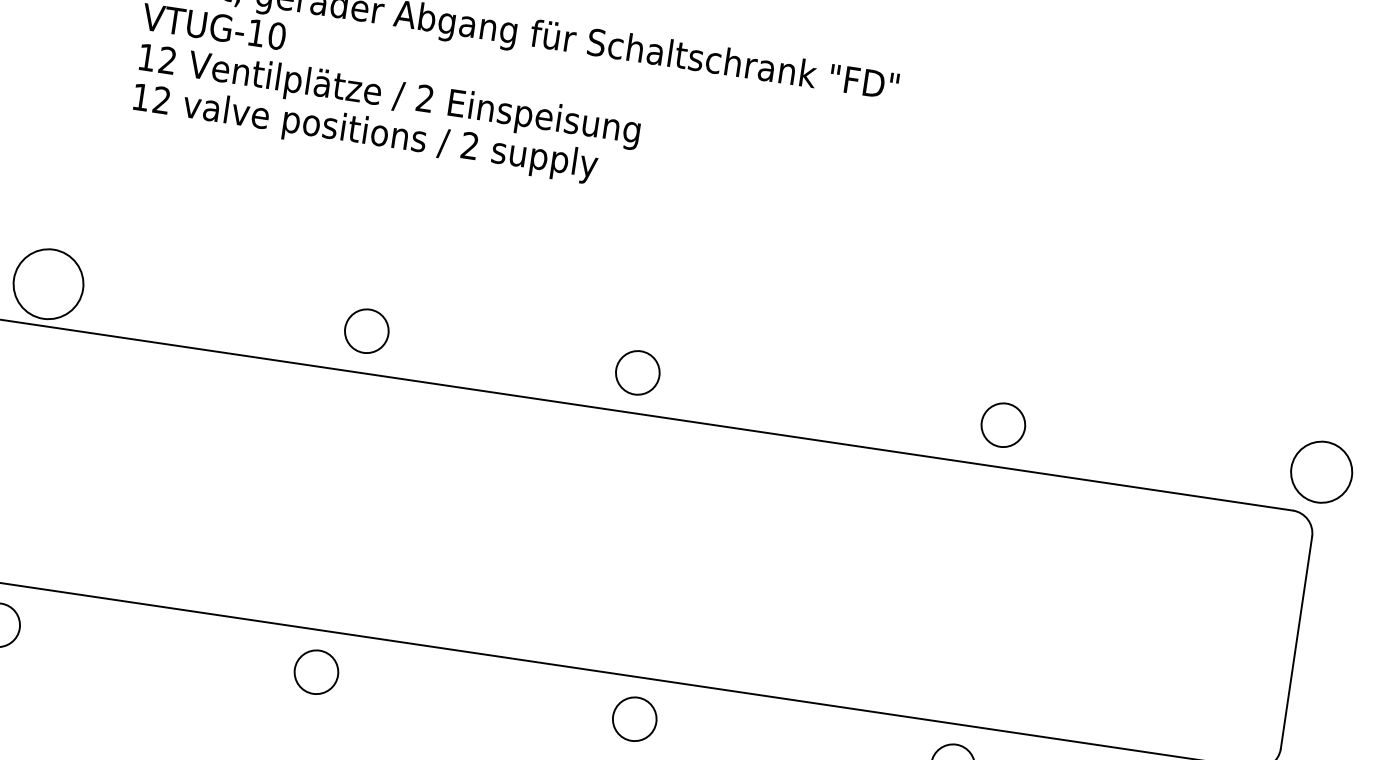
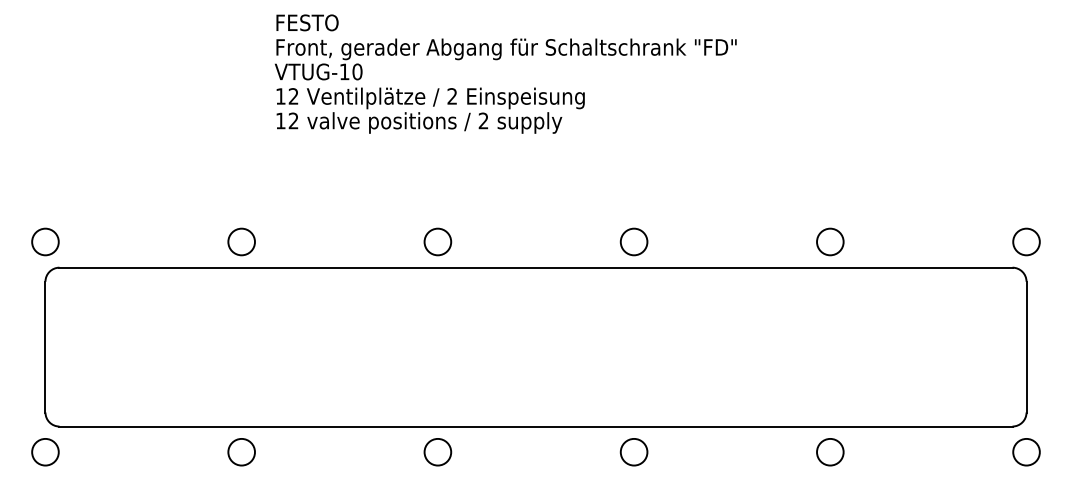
circle: (48, 283) -> (241, 241), size x0.62
circle: (636, 371) -> (633, 241), moved
circle: (1321, 471) -> (1026, 241), size x0.71

